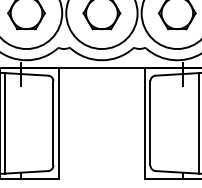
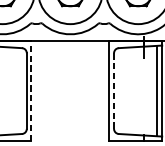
line: (58, 123) -> (31, 91), solid -> dashed
line: (150, 123) -> (114, 91), solid -> dashed

